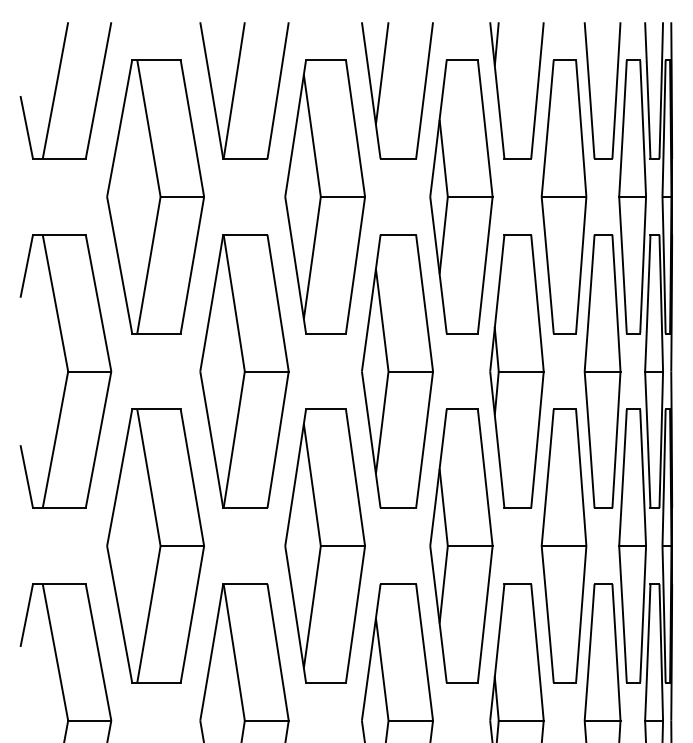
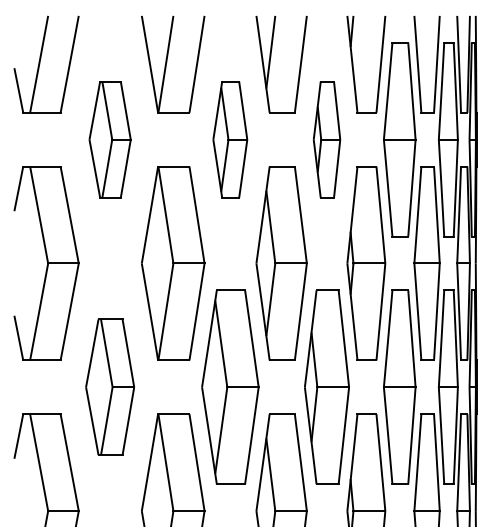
part: (155, 196) -> (110, 139), size x0.6
part: (324, 196) -> (229, 139), size x0.6
part: (461, 196) -> (327, 139), size x0.6
part: (155, 545) -> (110, 386), size x0.7

